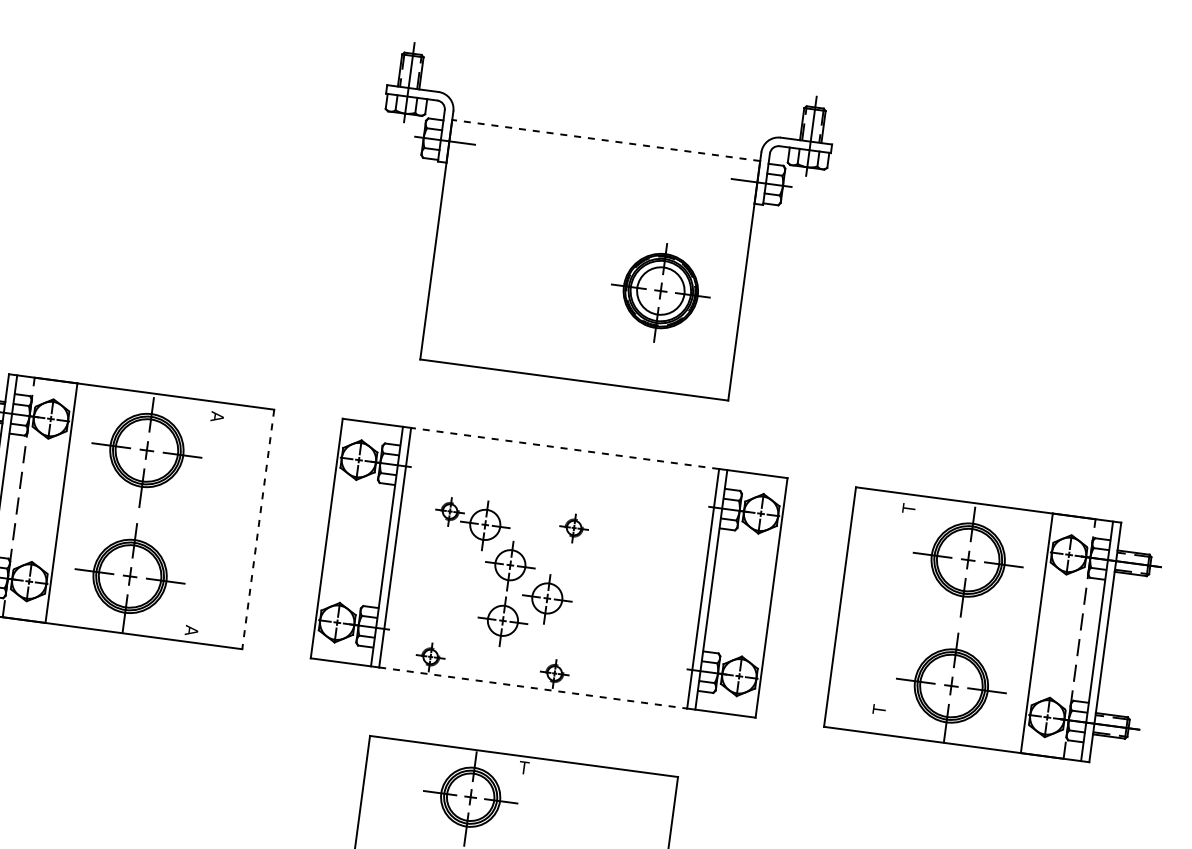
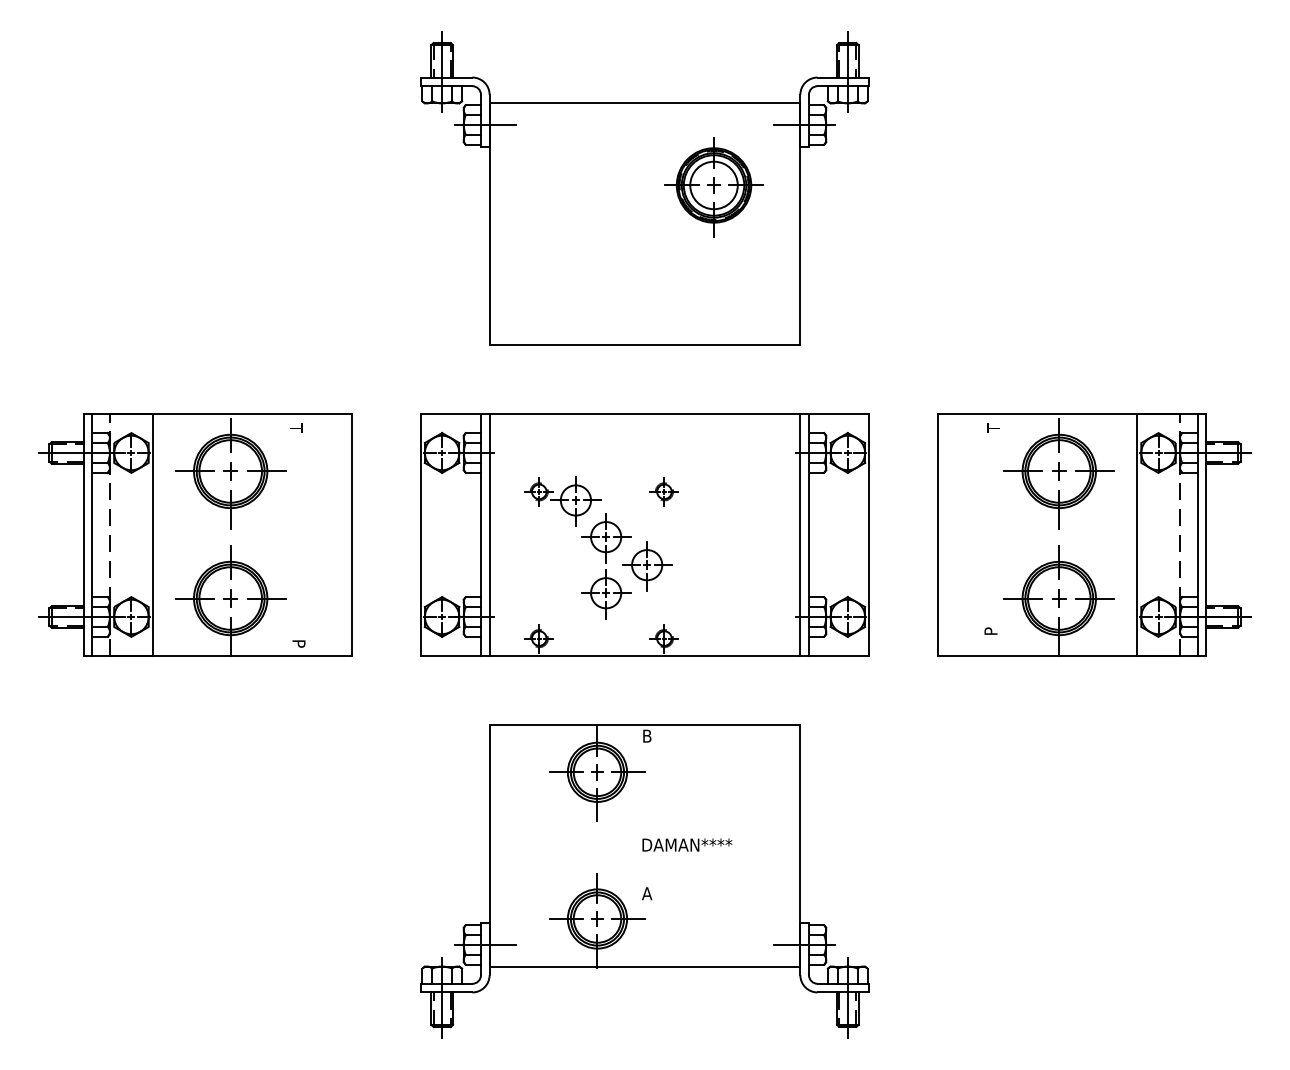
line: (605, 140) -> (644, 103), dashed -> solid
part: (660, 293) -> (713, 187), moved
text: (216, 416) -> (295, 428), A -> T
line: (564, 448) -> (644, 414), dashed -> solid
line: (258, 529) -> (351, 535), dashed -> solid
text: (191, 630) -> (298, 644), A -> P
line: (533, 687) -> (645, 655), dashed -> solid
text: (878, 709) -> (990, 631), T -> P
text: (524, 767) -> (646, 735), T -> B

